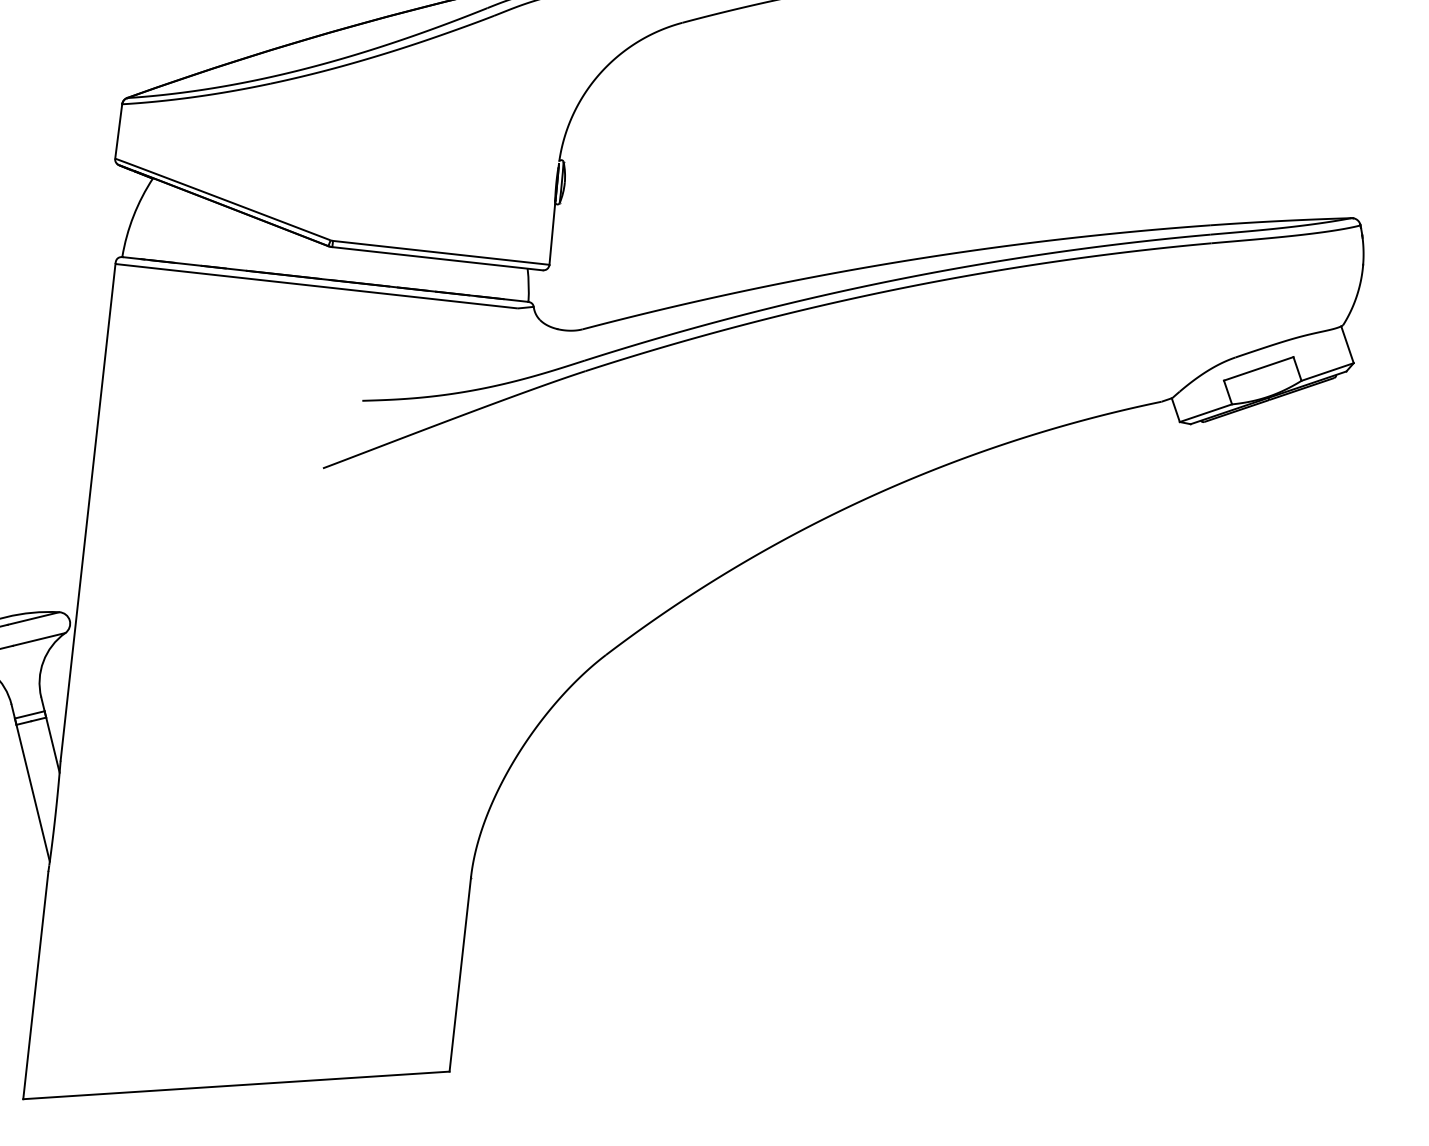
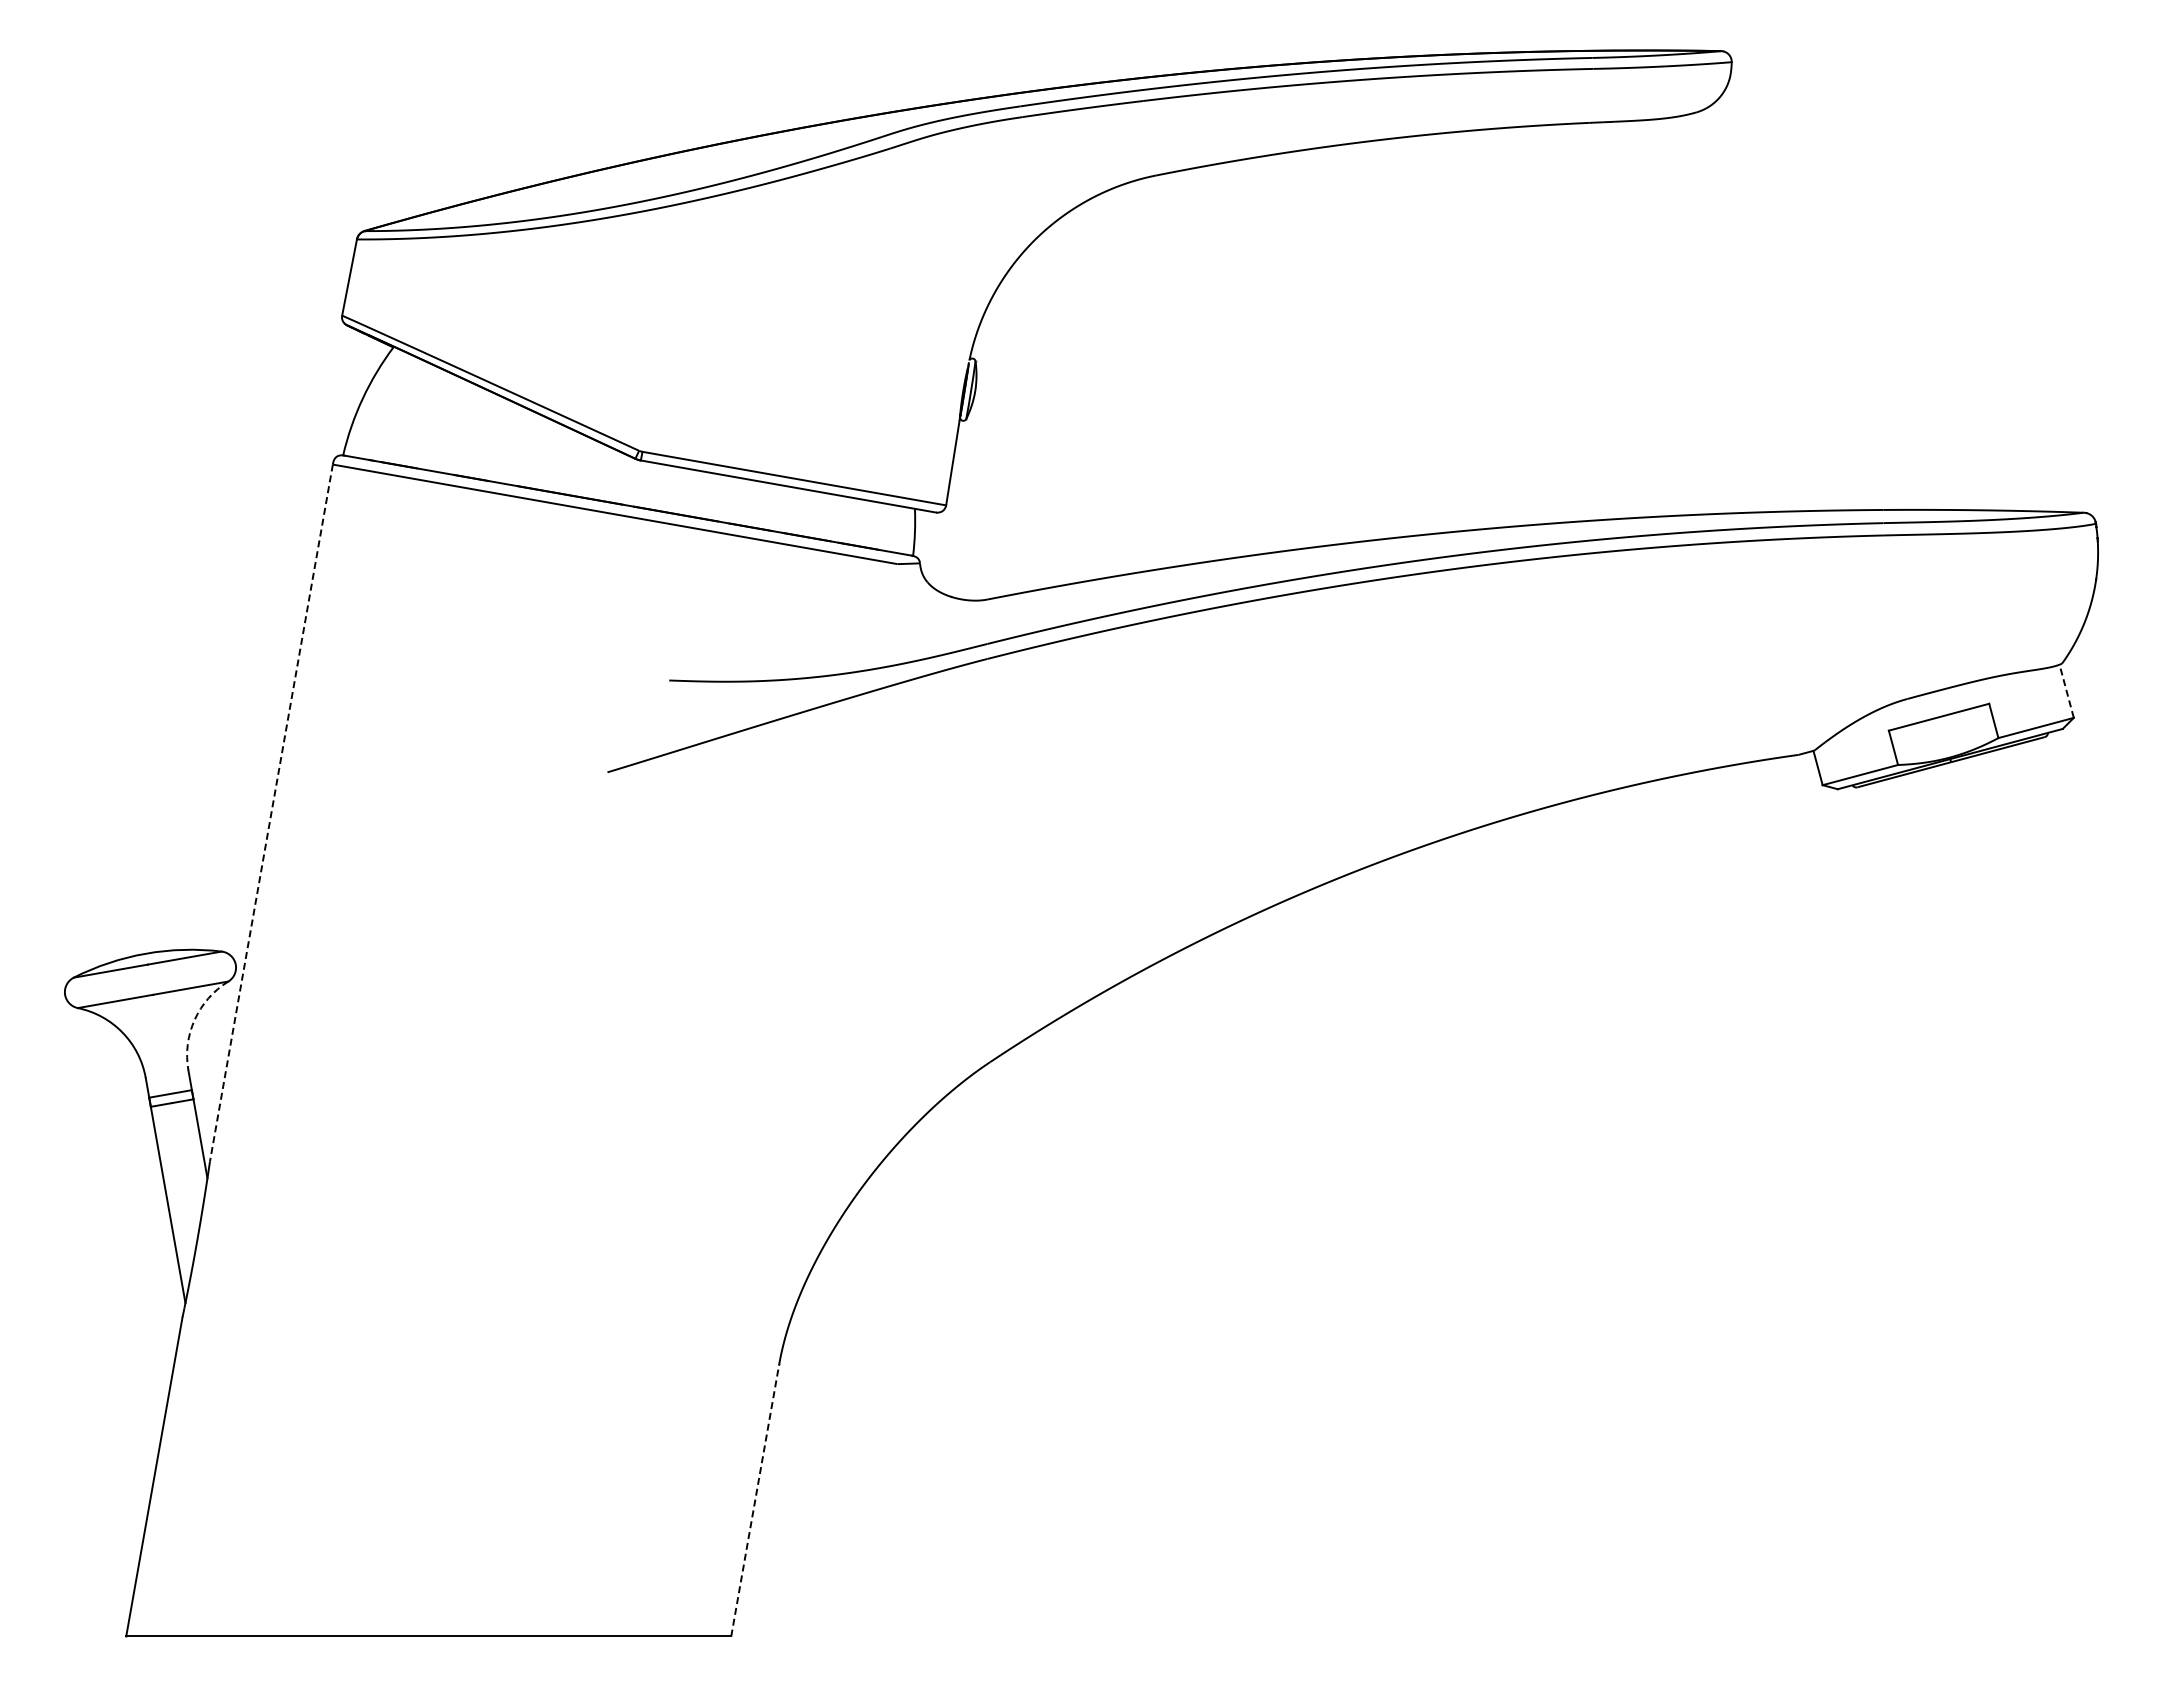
line: (1347, 344) -> (2066, 691), solid -> dashed
line: (88, 512) -> (271, 813), solid -> dashed
arc: (43, 661) -> (194, 1019), solid -> dashed
line: (460, 973) -> (755, 1499), solid -> dashed

